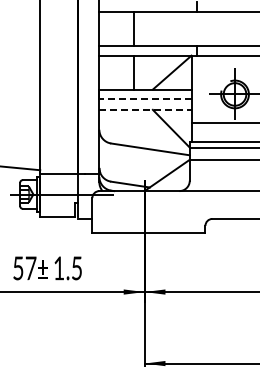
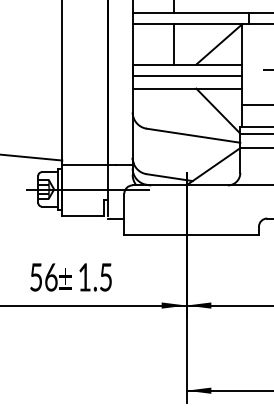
line: (144, 99) -> (186, 76), dashed -> solid
line: (145, 109) -> (187, 88), dashed -> solid
text: (30, 268) -> (50, 277), 57 -> 56

